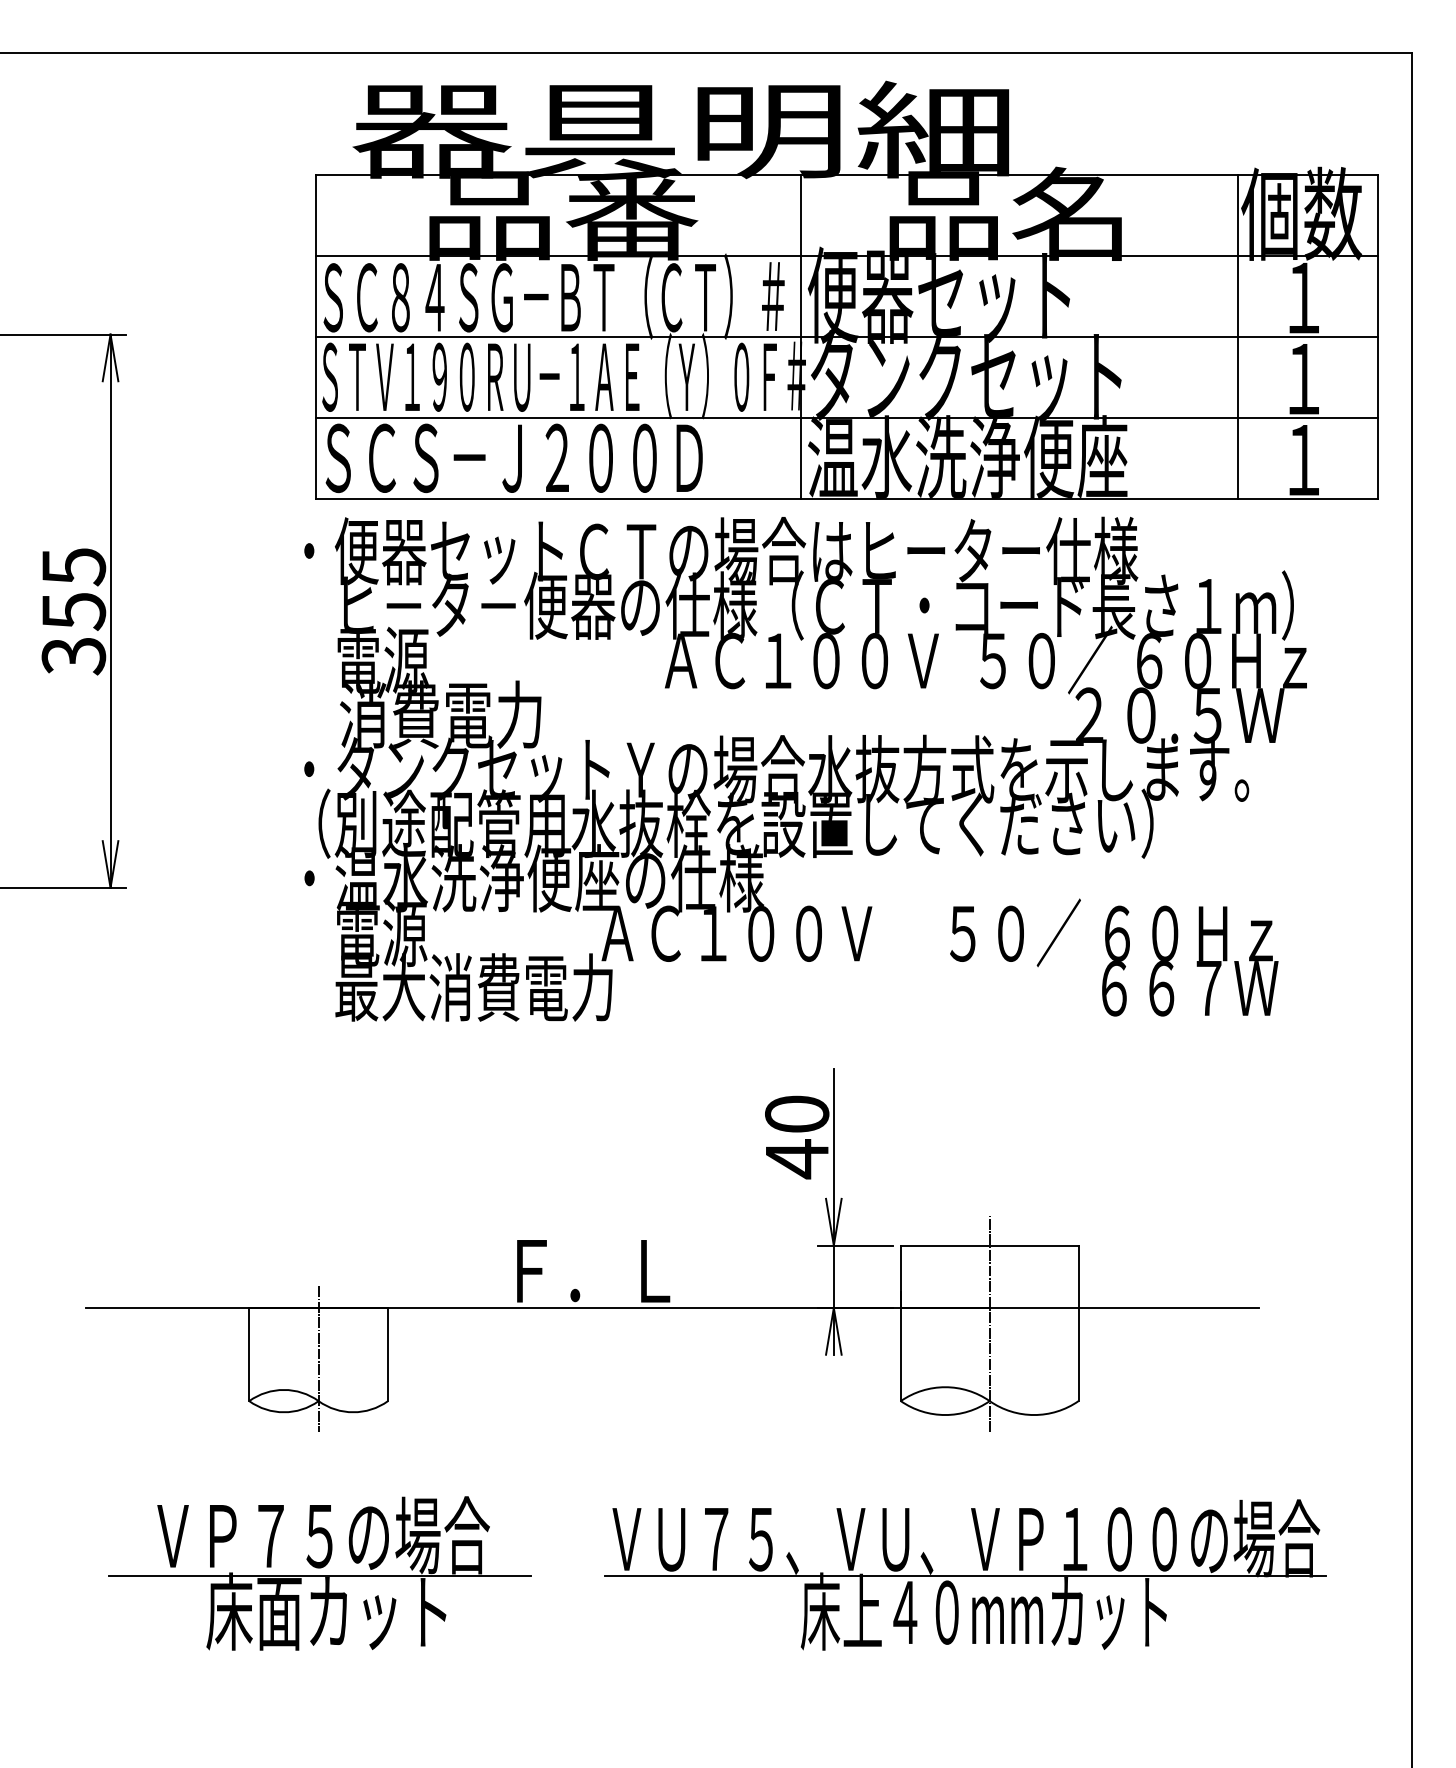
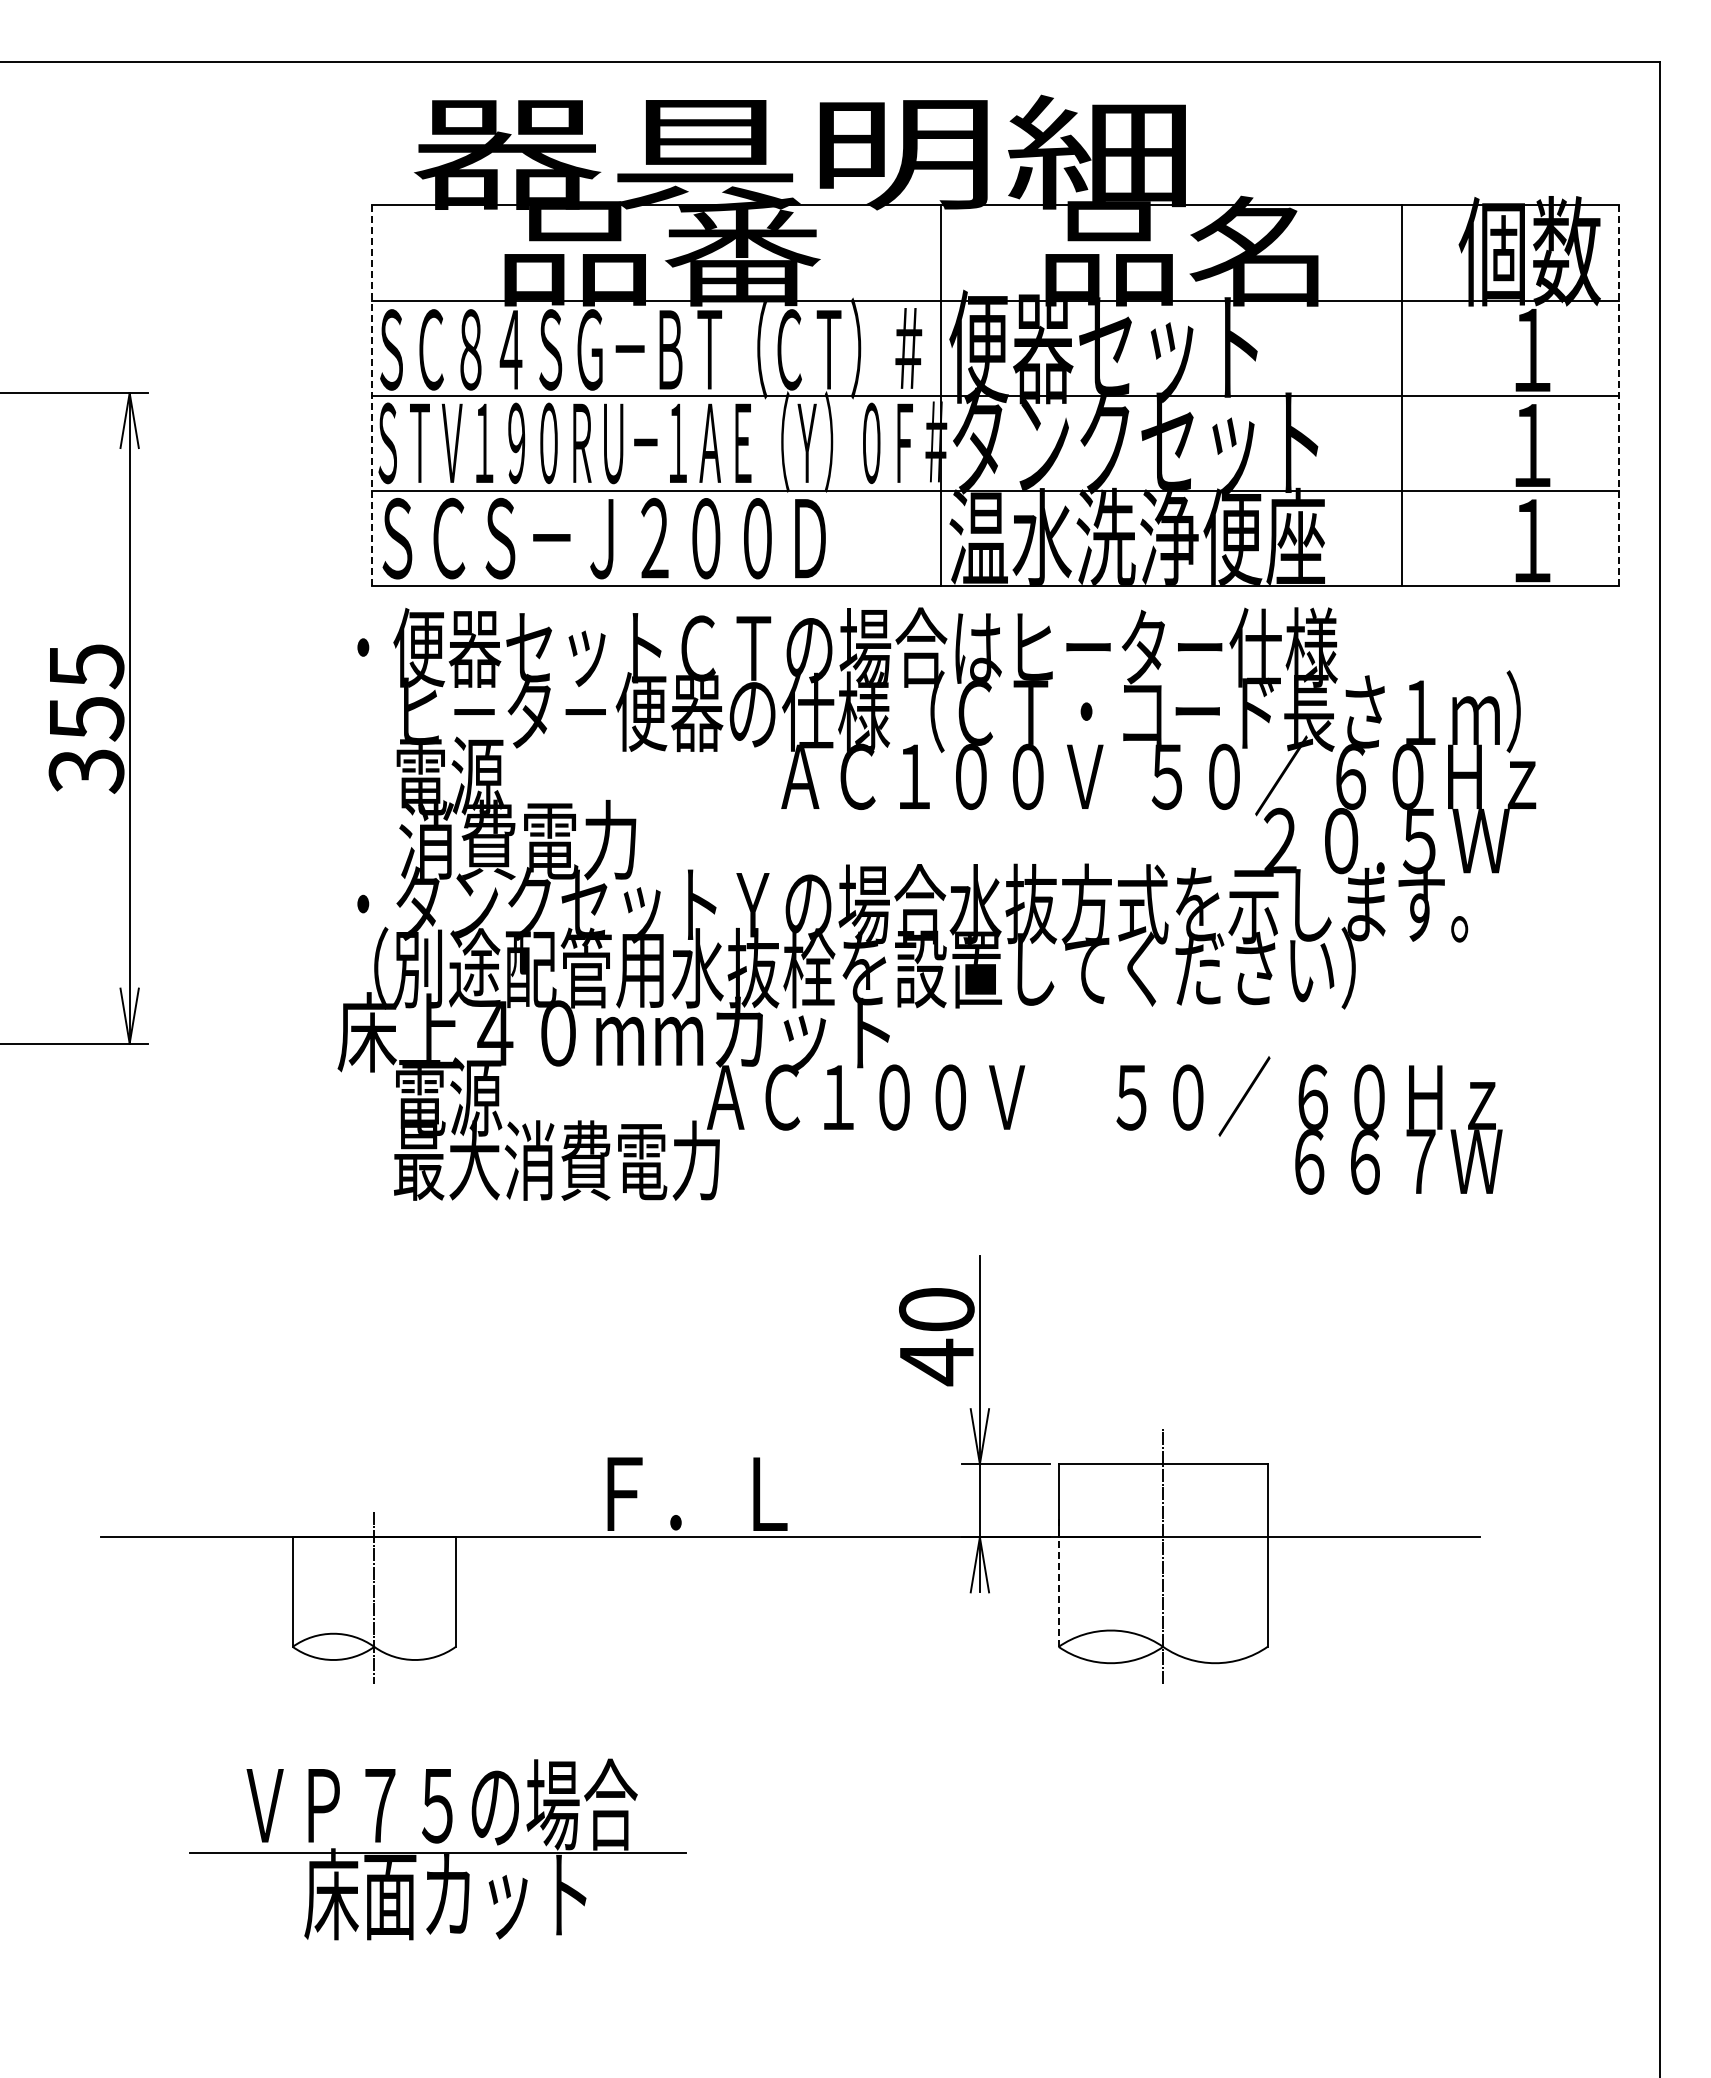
line: (316, 336) -> (371, 395), solid -> dashed
line: (1237, 336) -> (1401, 395), moved
line: (1377, 336) -> (1619, 395), solid -> dashed
text: (525, 878) -> (617, 1032), ・温水洗浄便座の仕様 -> 床上４０mmカット
line: (900, 1346) -> (1058, 1582), solid -> dashed
part: (319, 1573) -> (437, 1849), moved
part: (965, 1575) -> (1134, 1851), removed

